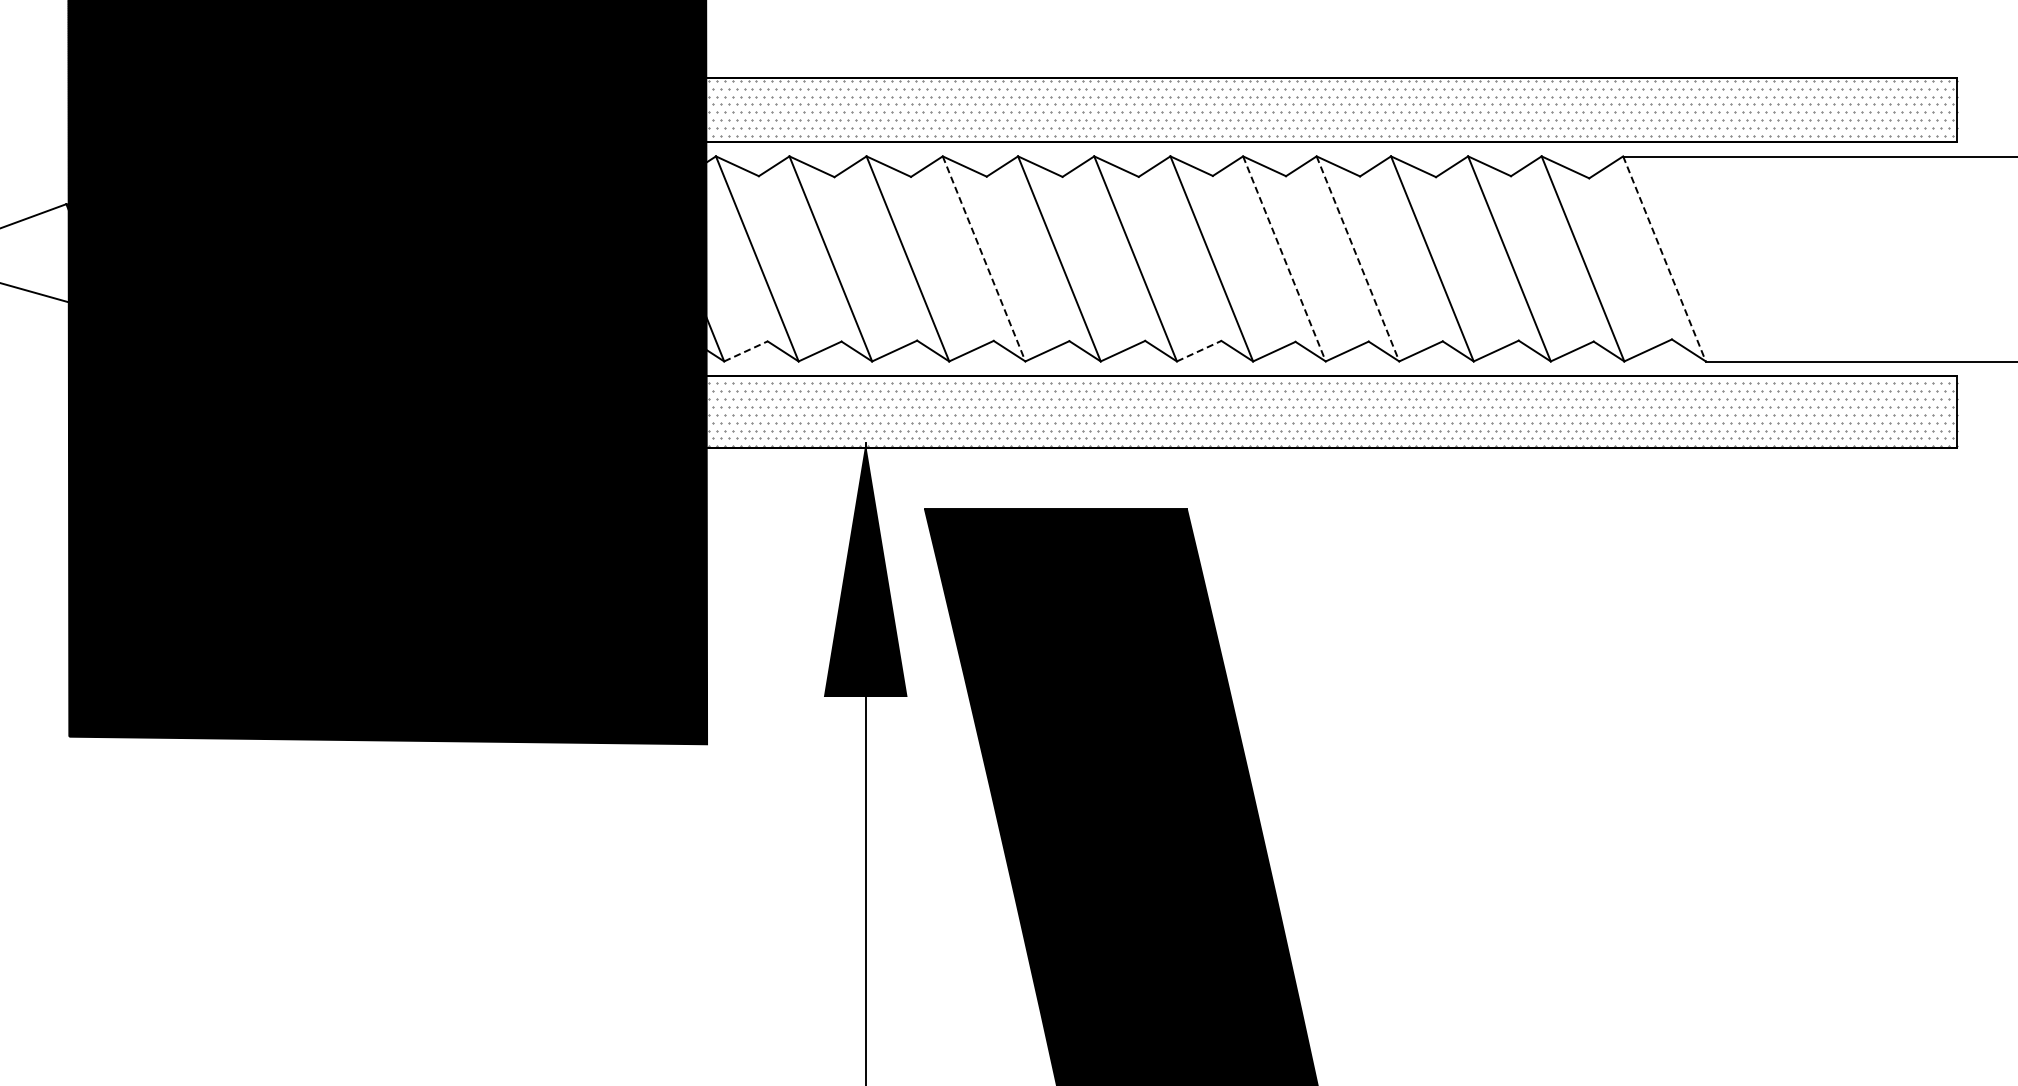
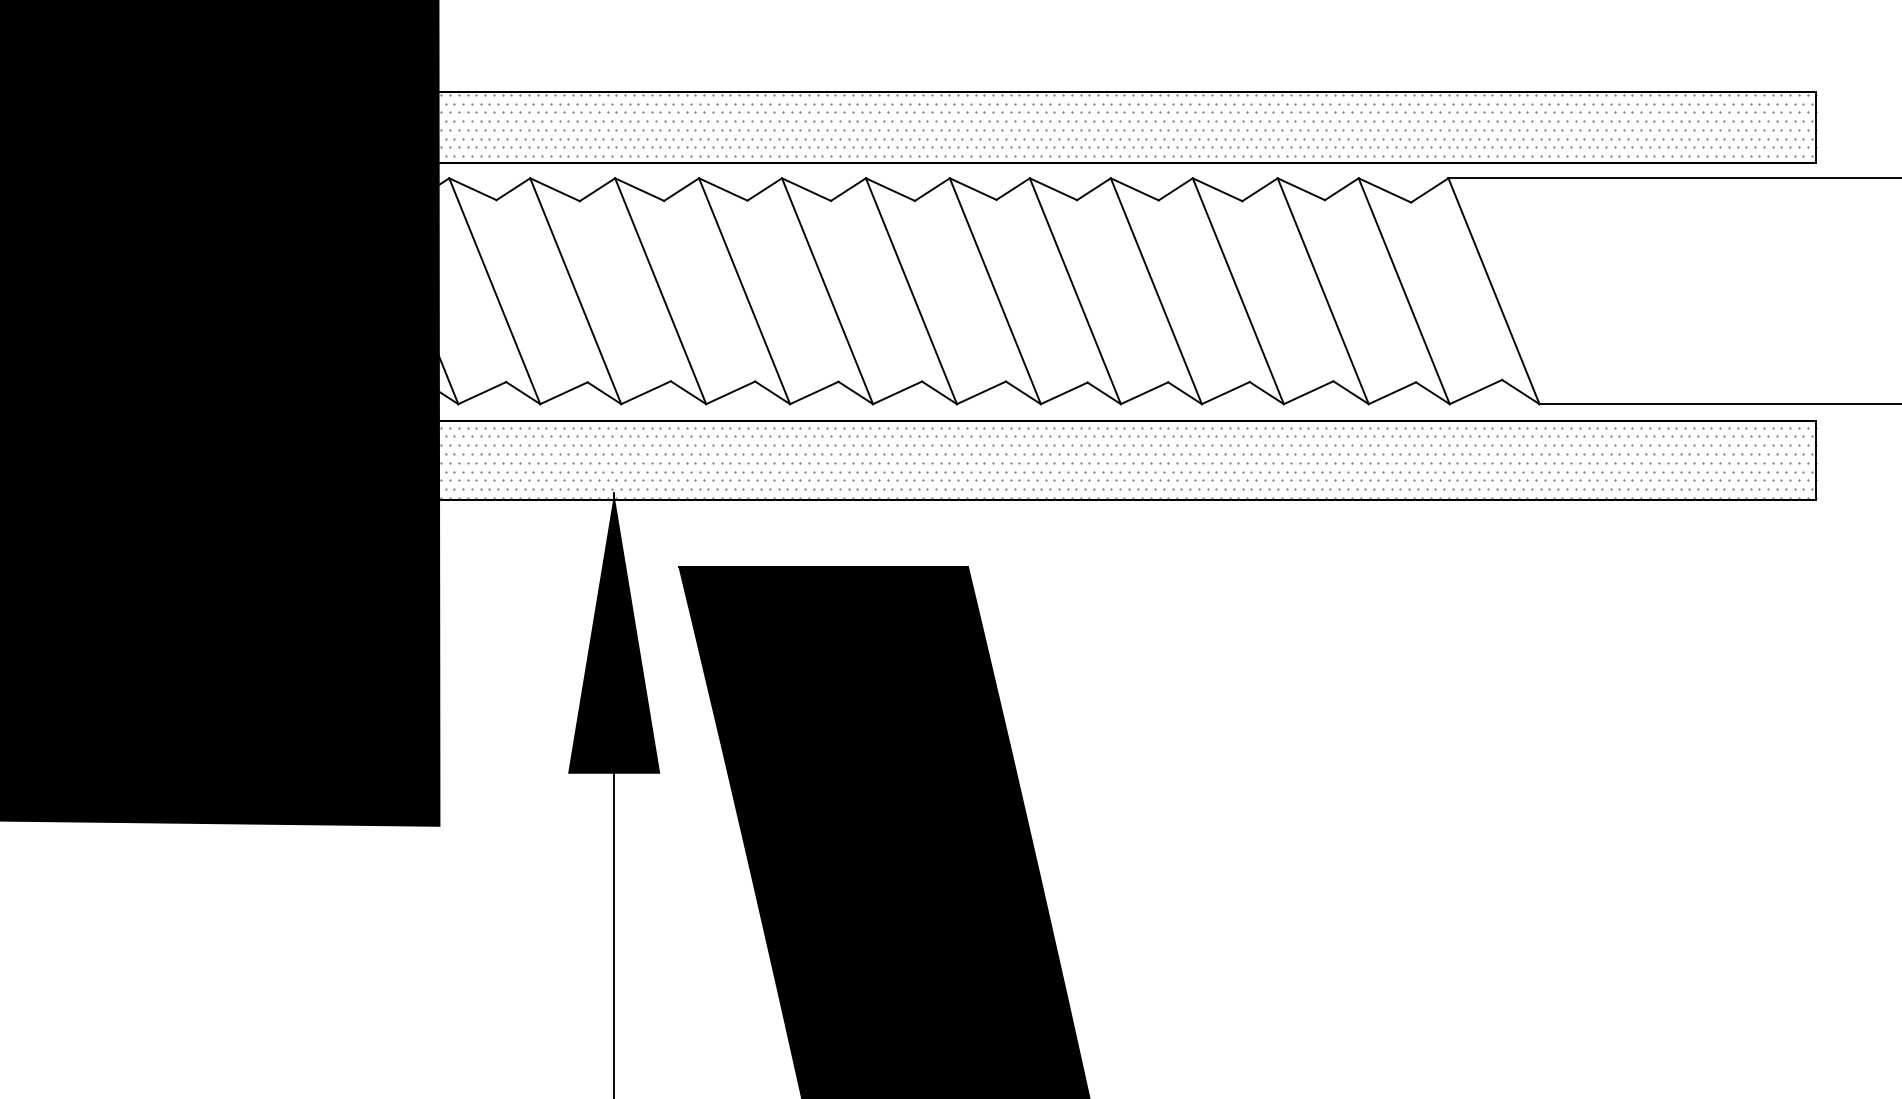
line: (984, 258) -> (745, 290), dashed -> solid
line: (1284, 258) -> (1075, 290), dashed -> solid
line: (1357, 258) -> (1155, 290), dashed -> solid
line: (1664, 258) -> (1493, 290), dashed -> solid
line: (1199, 350) -> (981, 392), dashed -> solid
line: (745, 351) -> (481, 393), dashed -> solid

